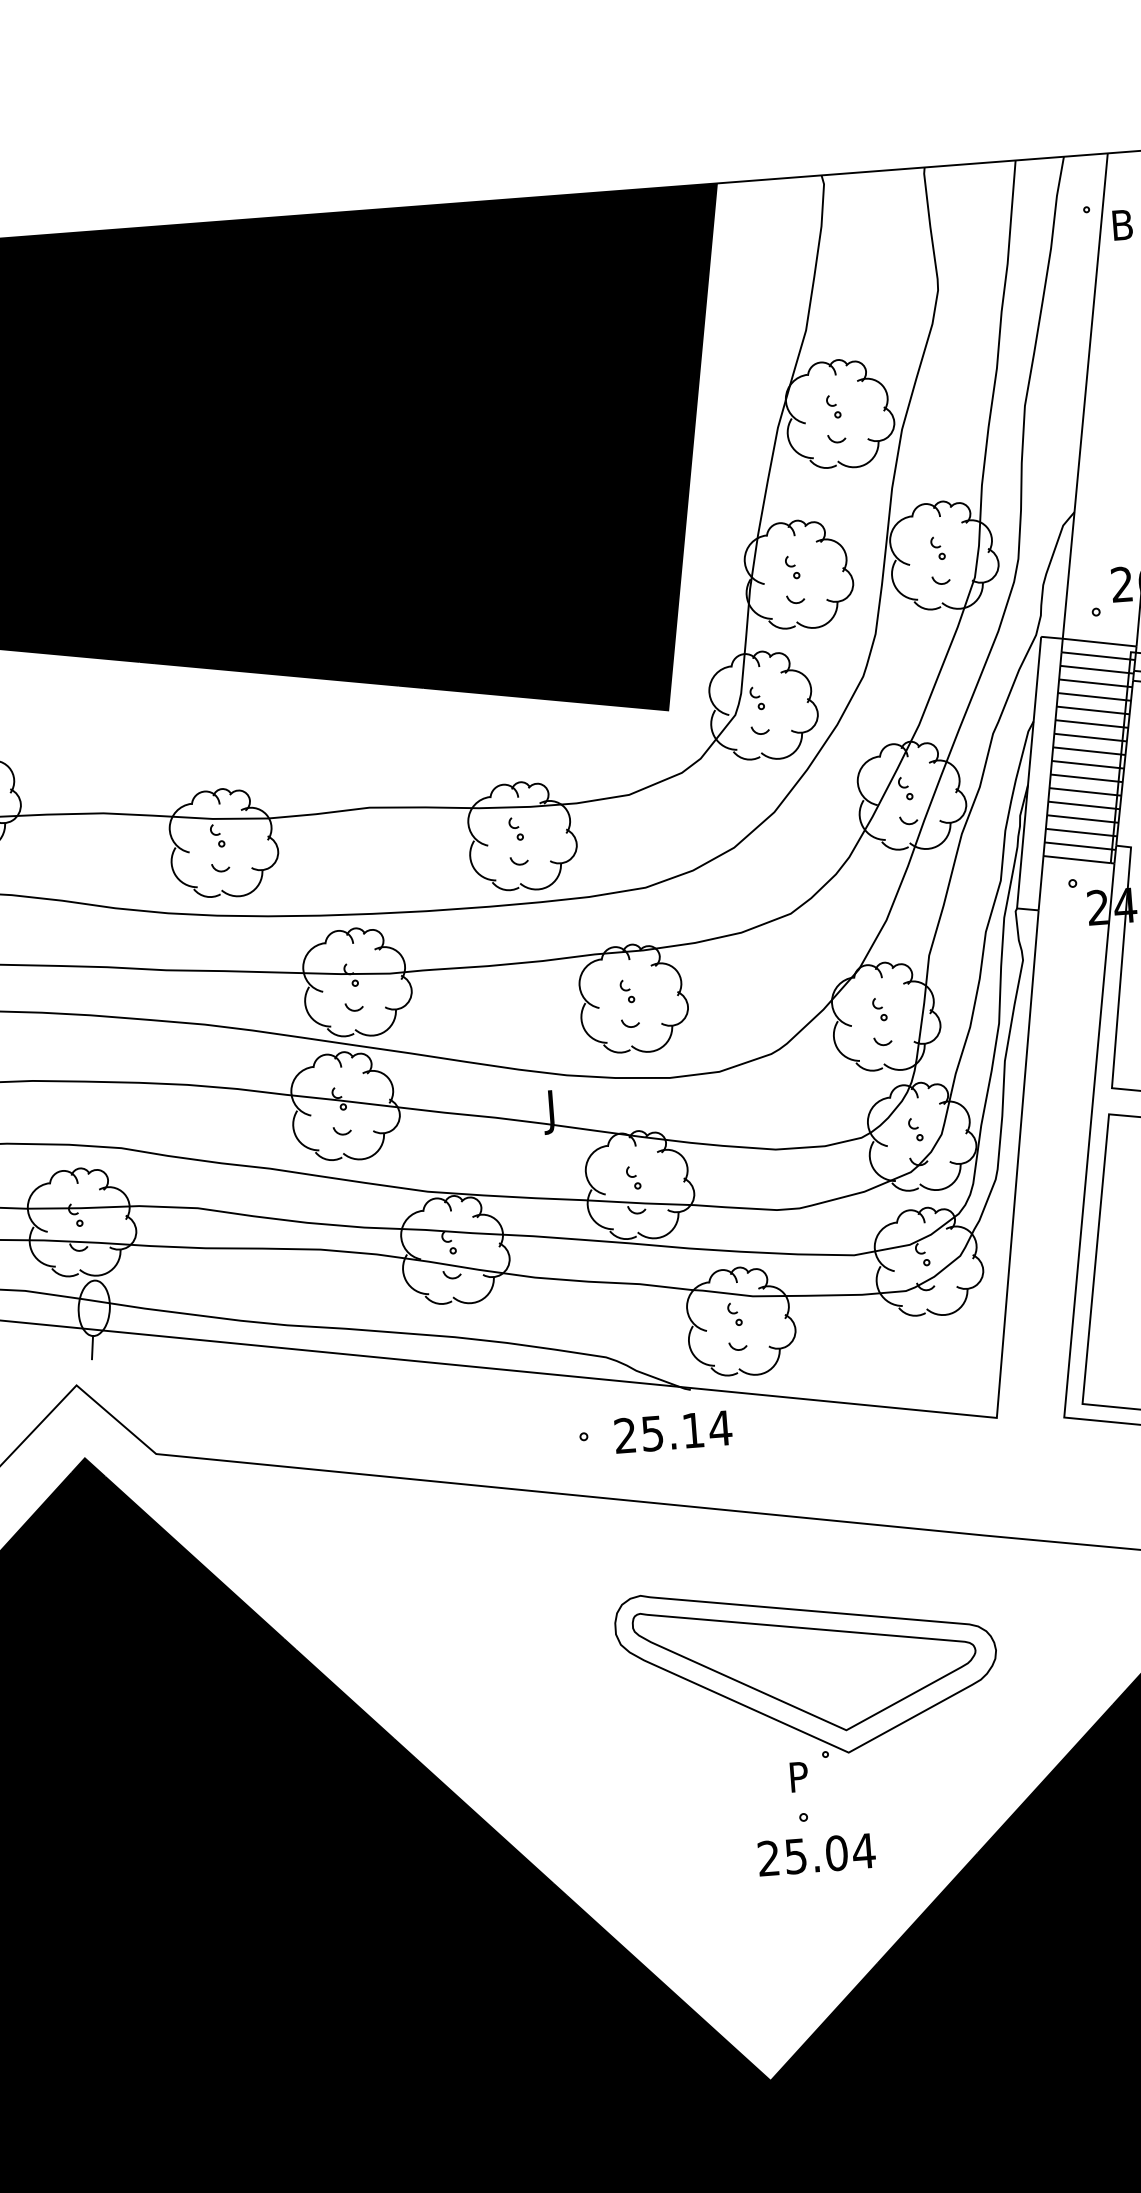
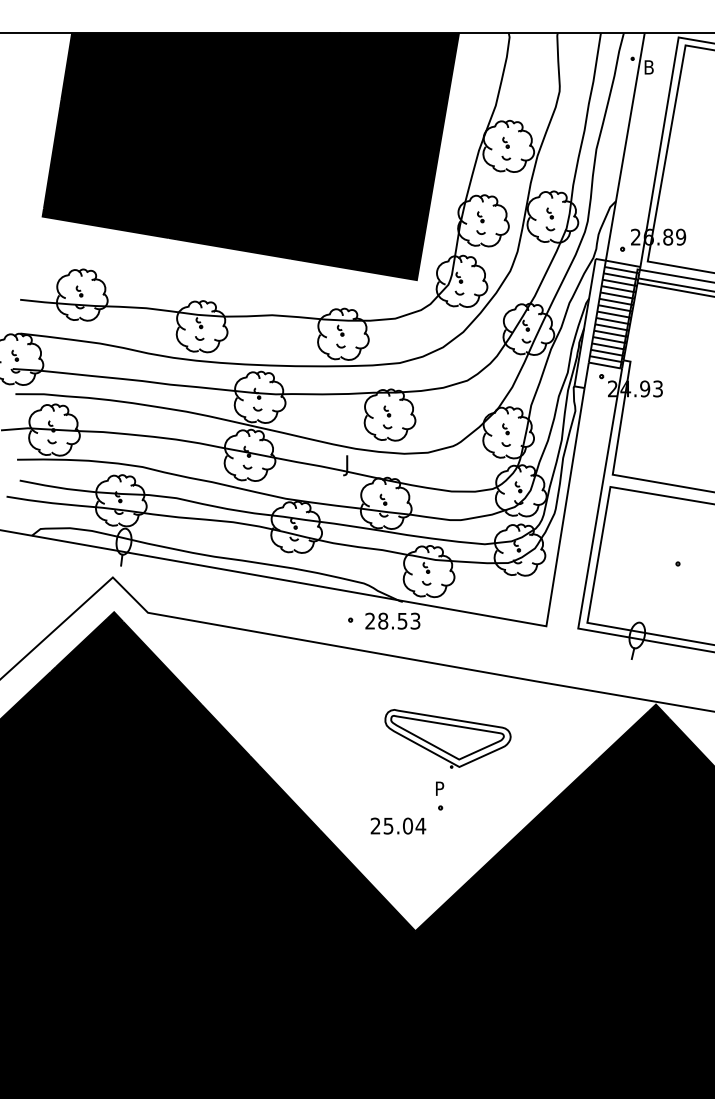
text: (686, 1429) -> (399, 620), 25.14 -> 28.53
part: (806, 1670) -> (447, 738), size x0.7
text: (816, 1853) -> (398, 825), moved

